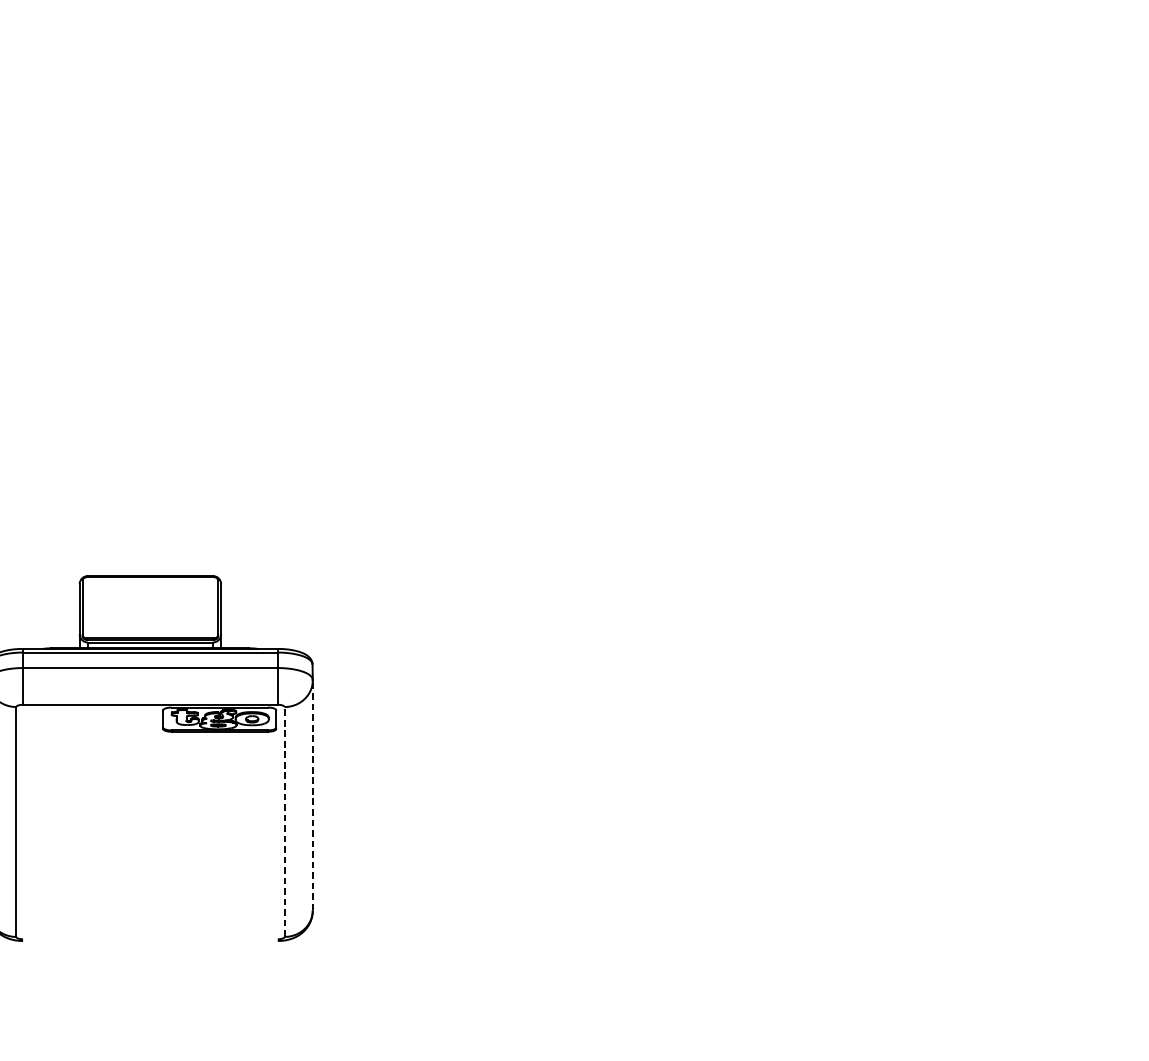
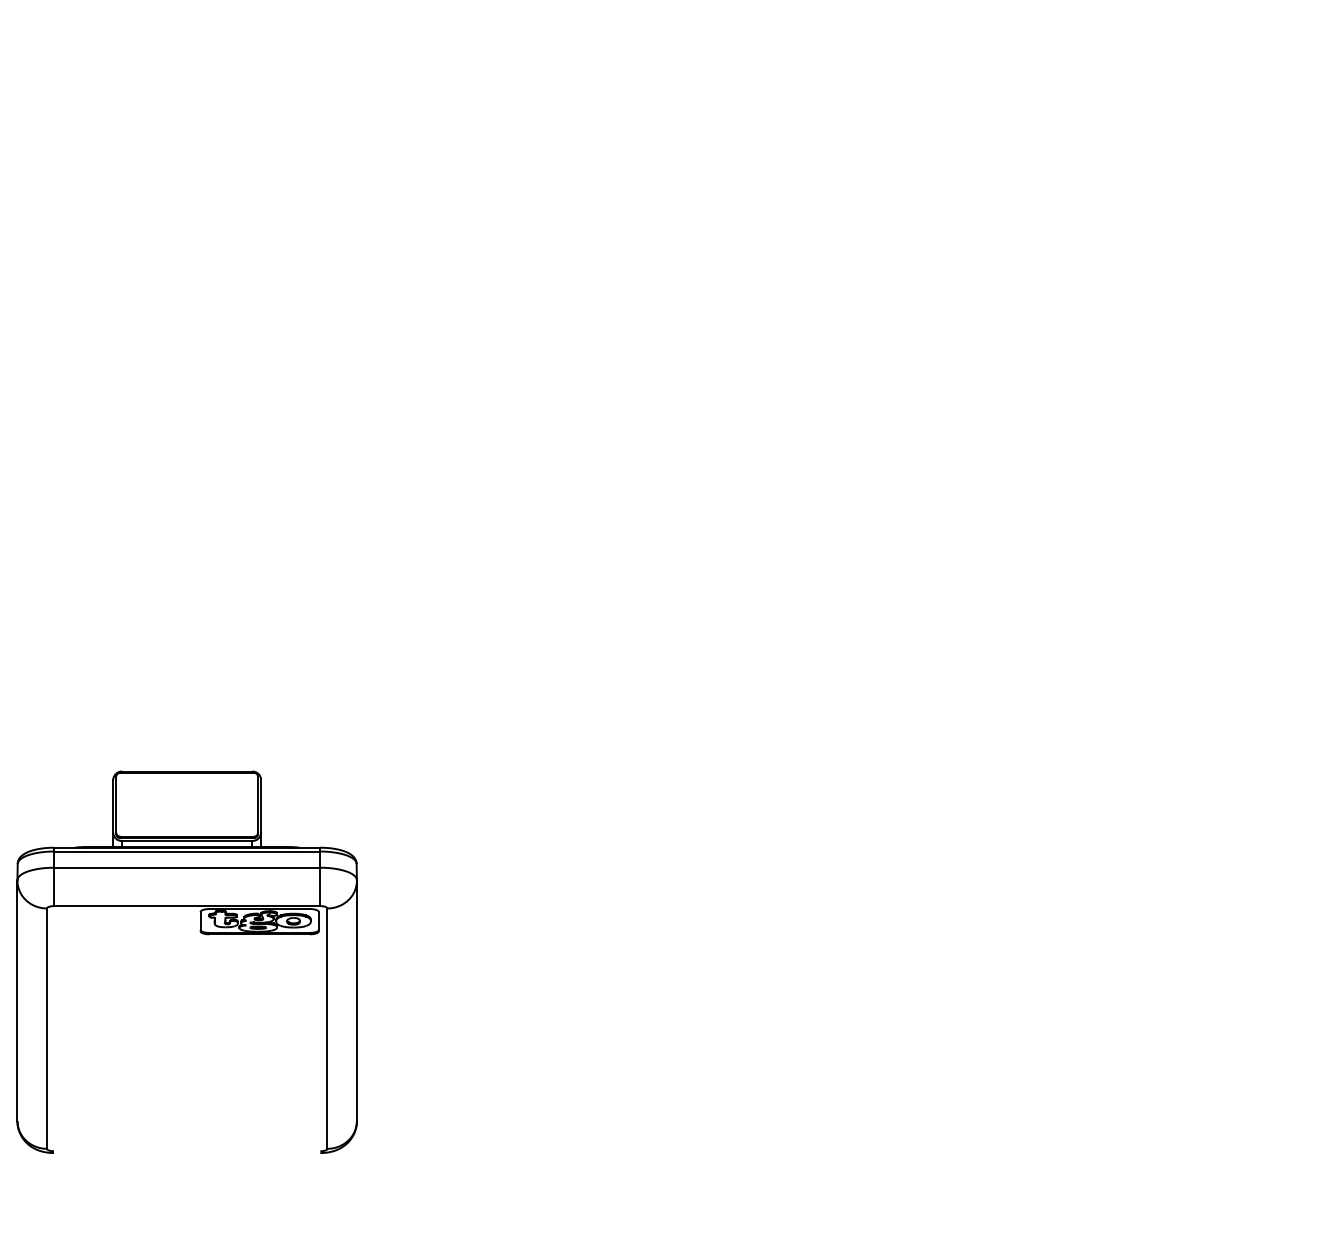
line: (312, 795) -> (356, 1000), dashed -> solid
line: (284, 821) -> (327, 1028), dashed -> solid

